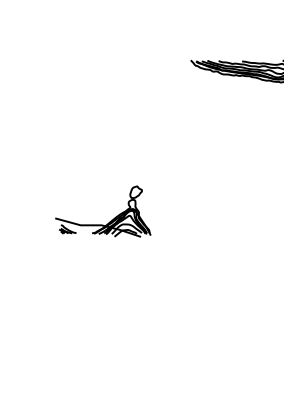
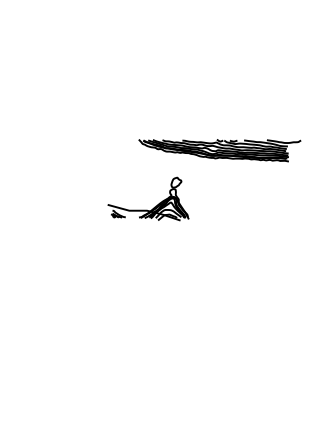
part: (110, 220) -> (154, 206), moved

